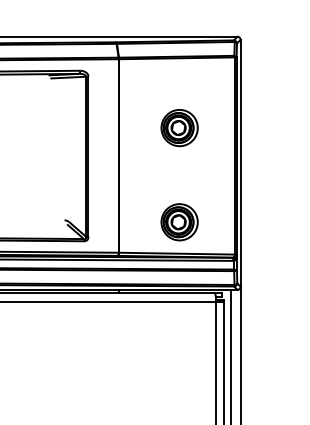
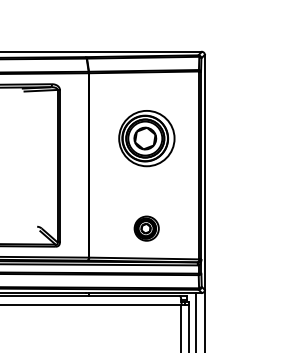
part: (179, 128) -> (146, 139), size x1.6
part: (179, 222) -> (146, 228), size x0.7

